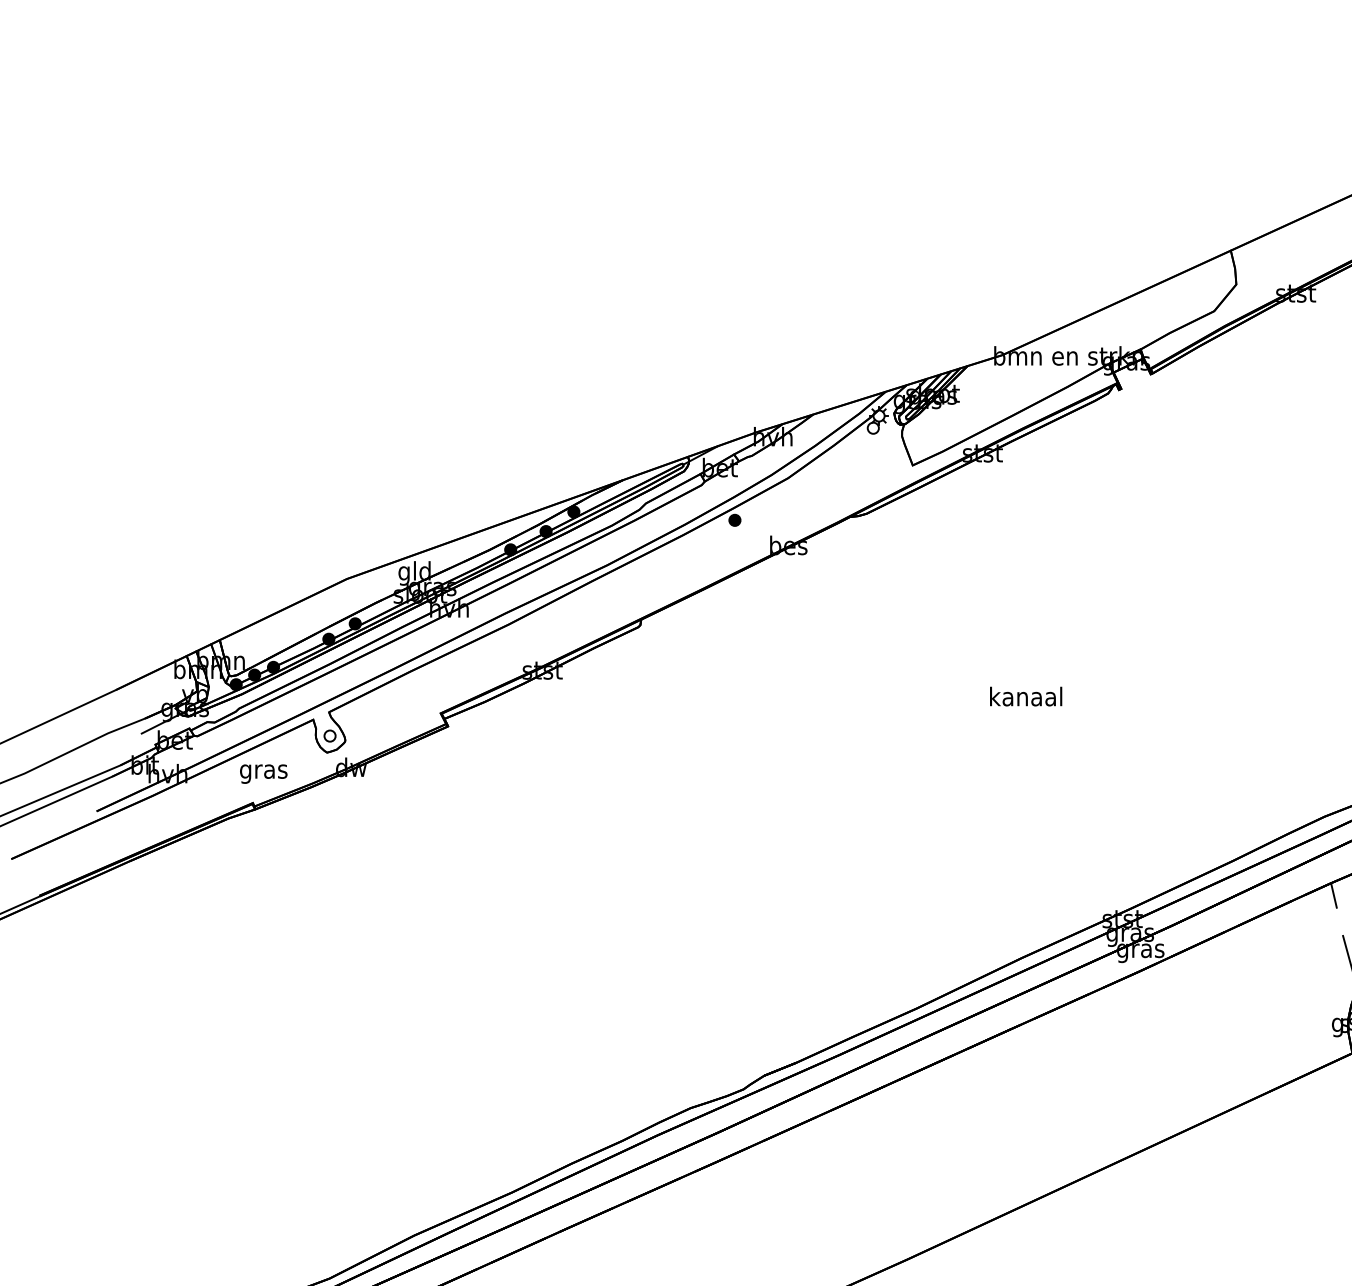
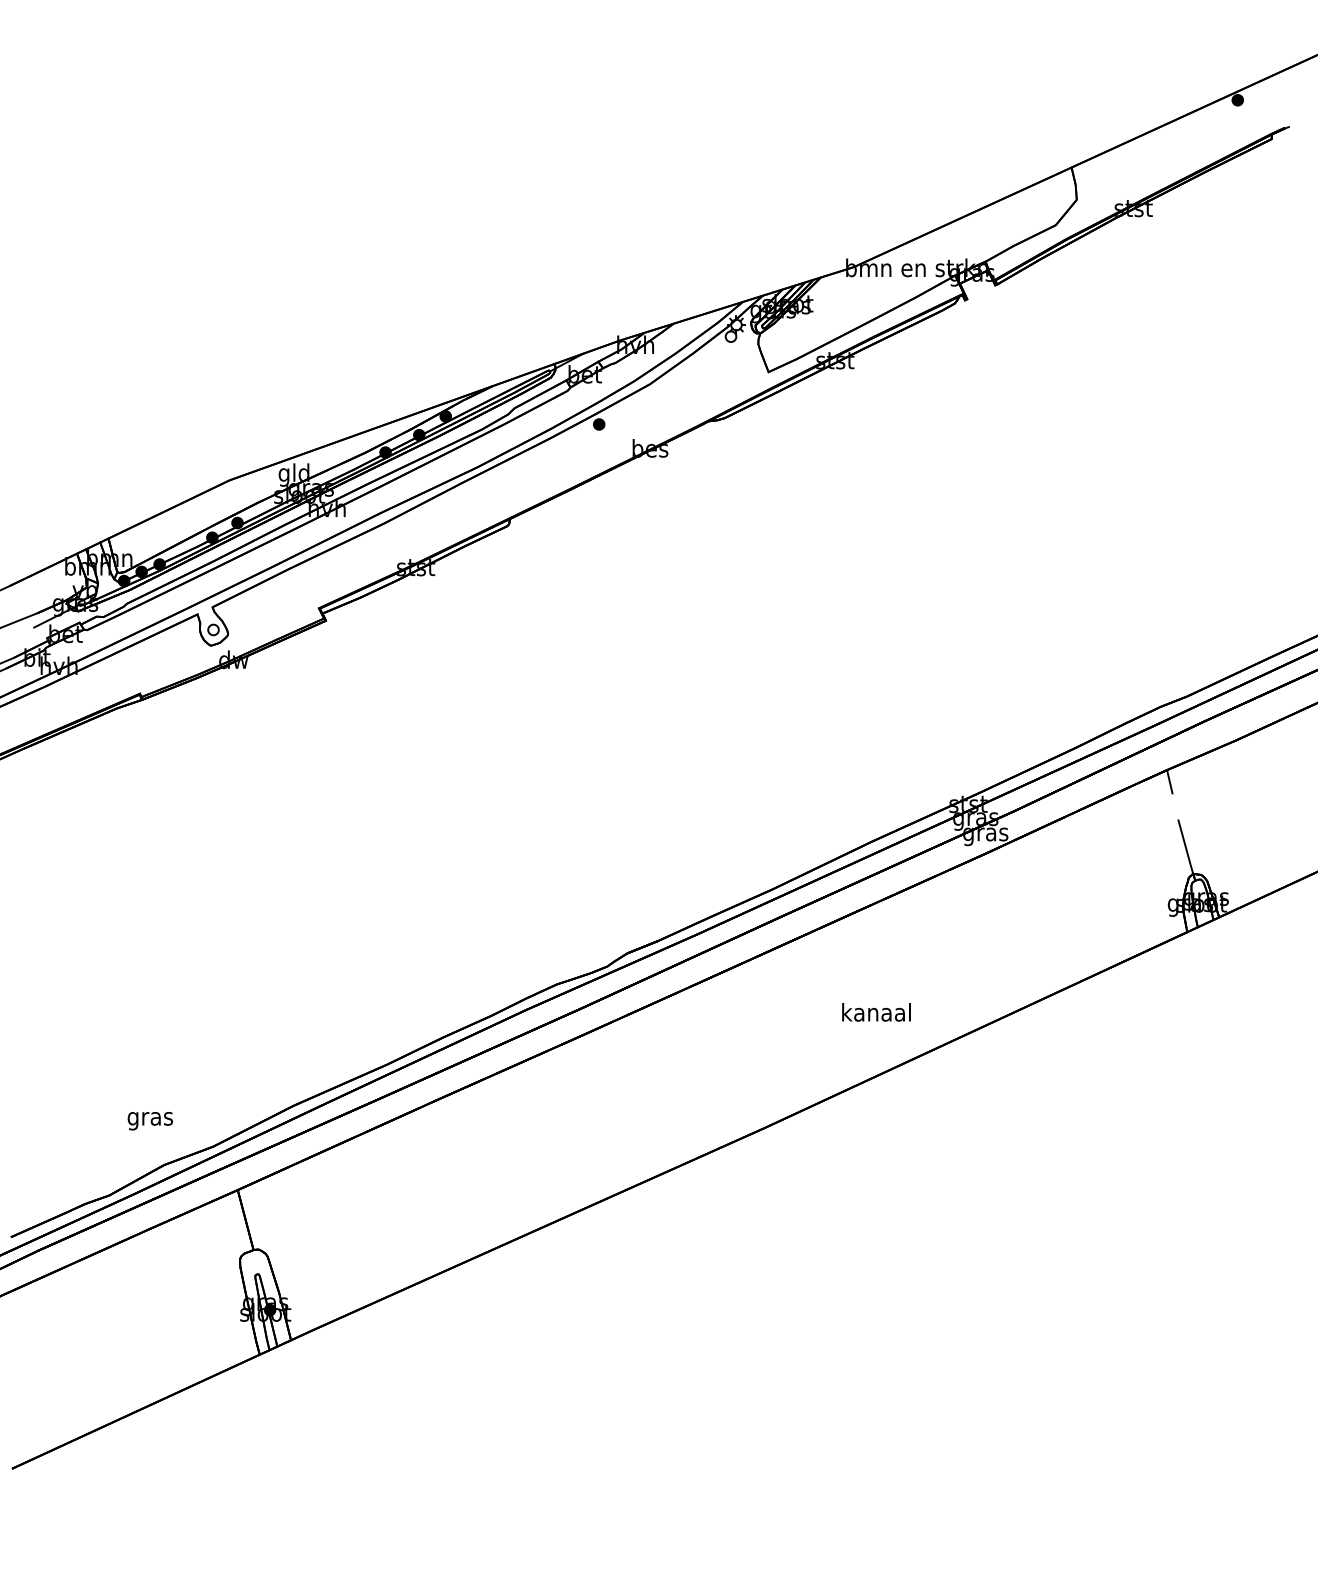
text: (1026, 696) -> (876, 1012), moved
text: (262, 774) -> (149, 1121), moved

